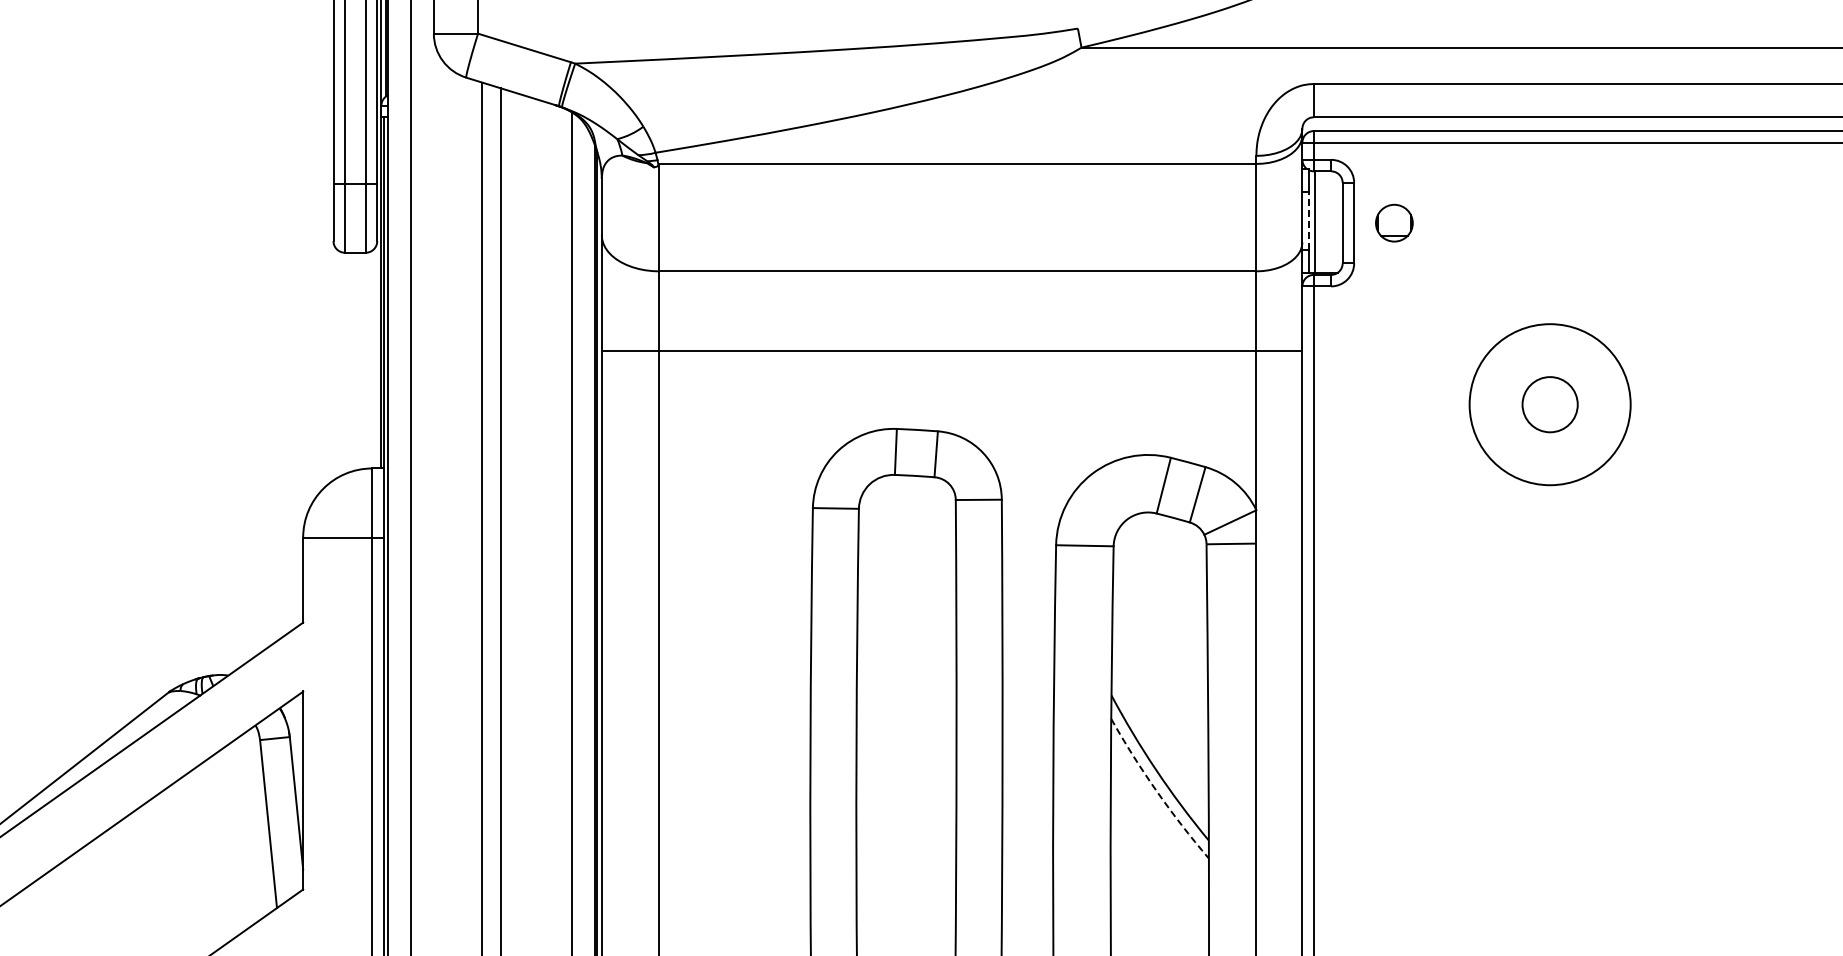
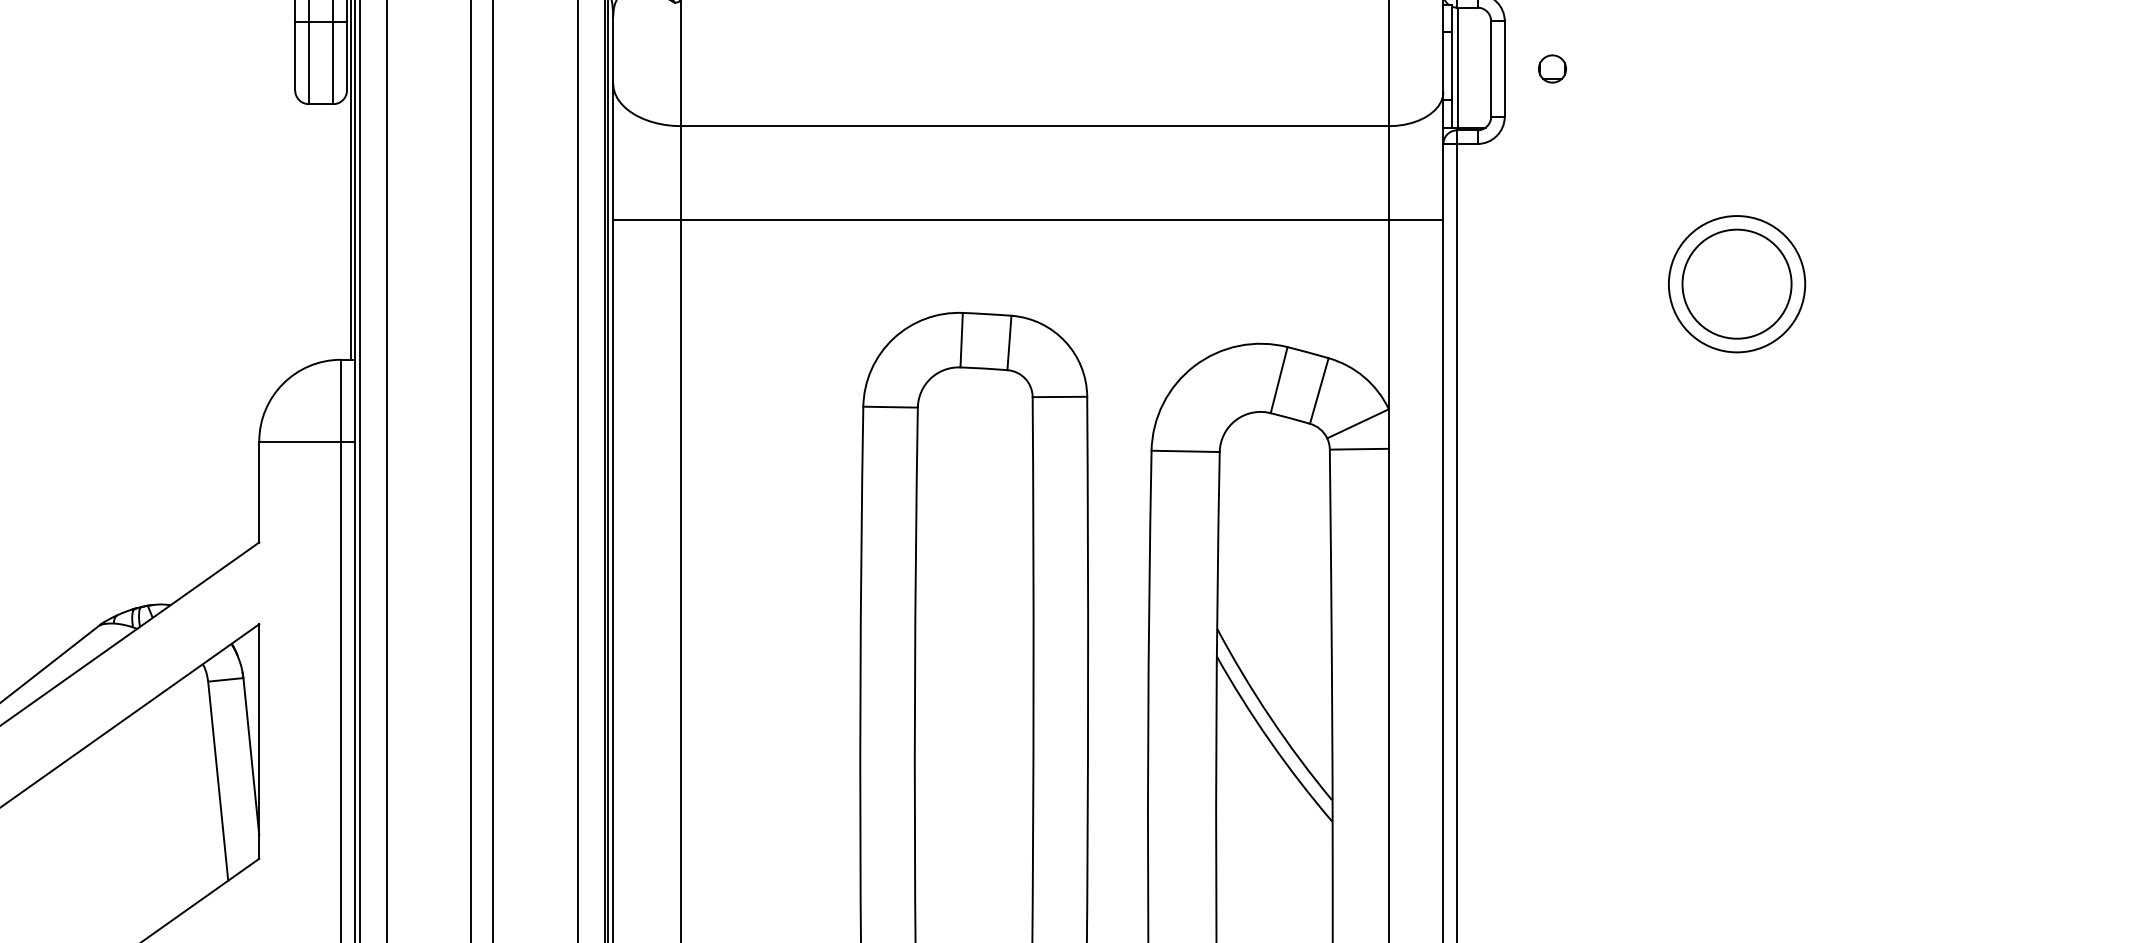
line: (1309, 220) -> (1451, 65), dashed -> solid
part: (1394, 222) -> (1552, 68), size x0.62
circle: (1549, 404) -> (1736, 283), size x0.71
circle: (1550, 404) -> (1737, 283), size x1.67
arc: (1156, 790) -> (1270, 741), dashed -> solid

